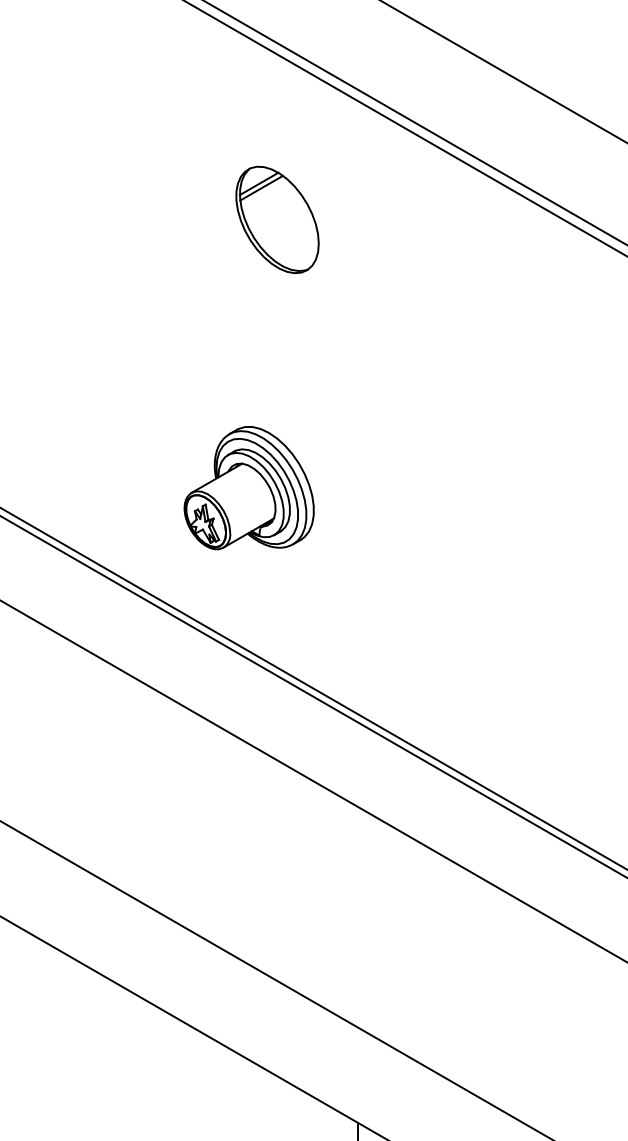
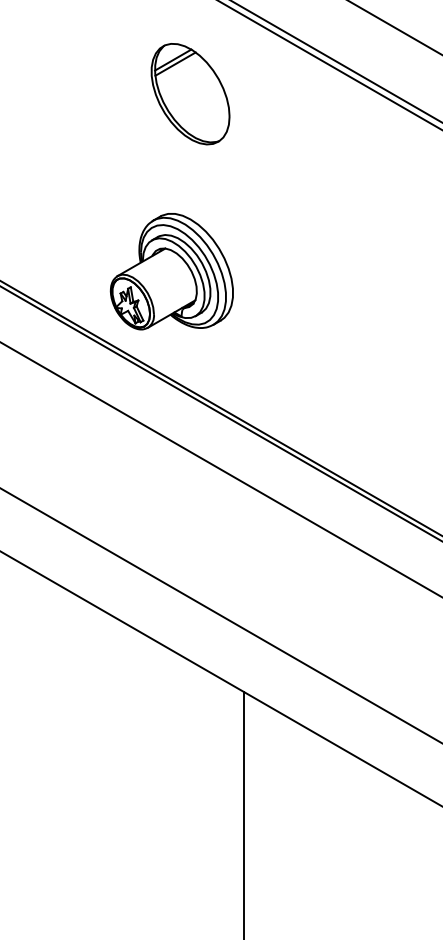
part: (277, 220) -> (190, 94), size x1.43
part: (248, 487) -> (171, 271), size x1.43

